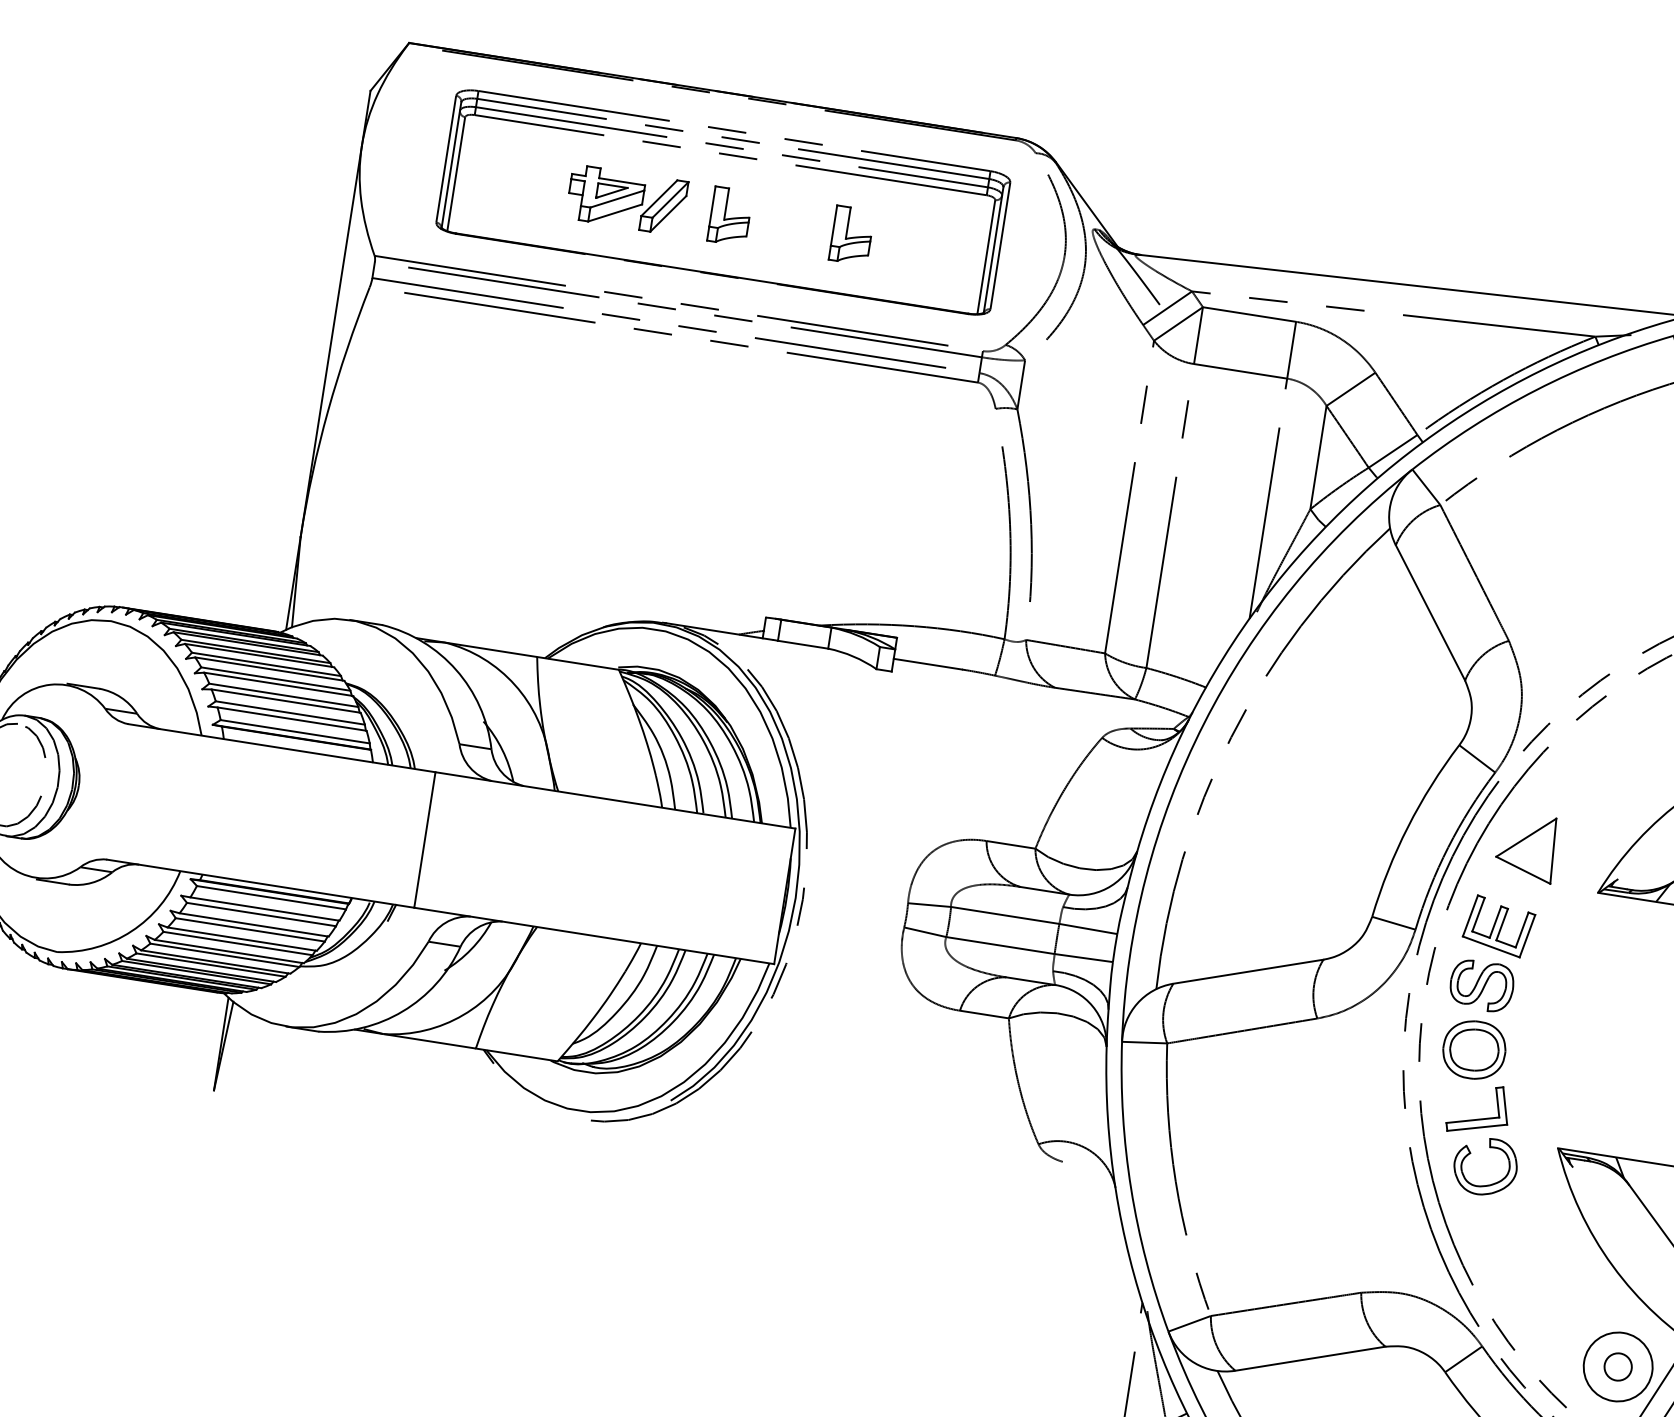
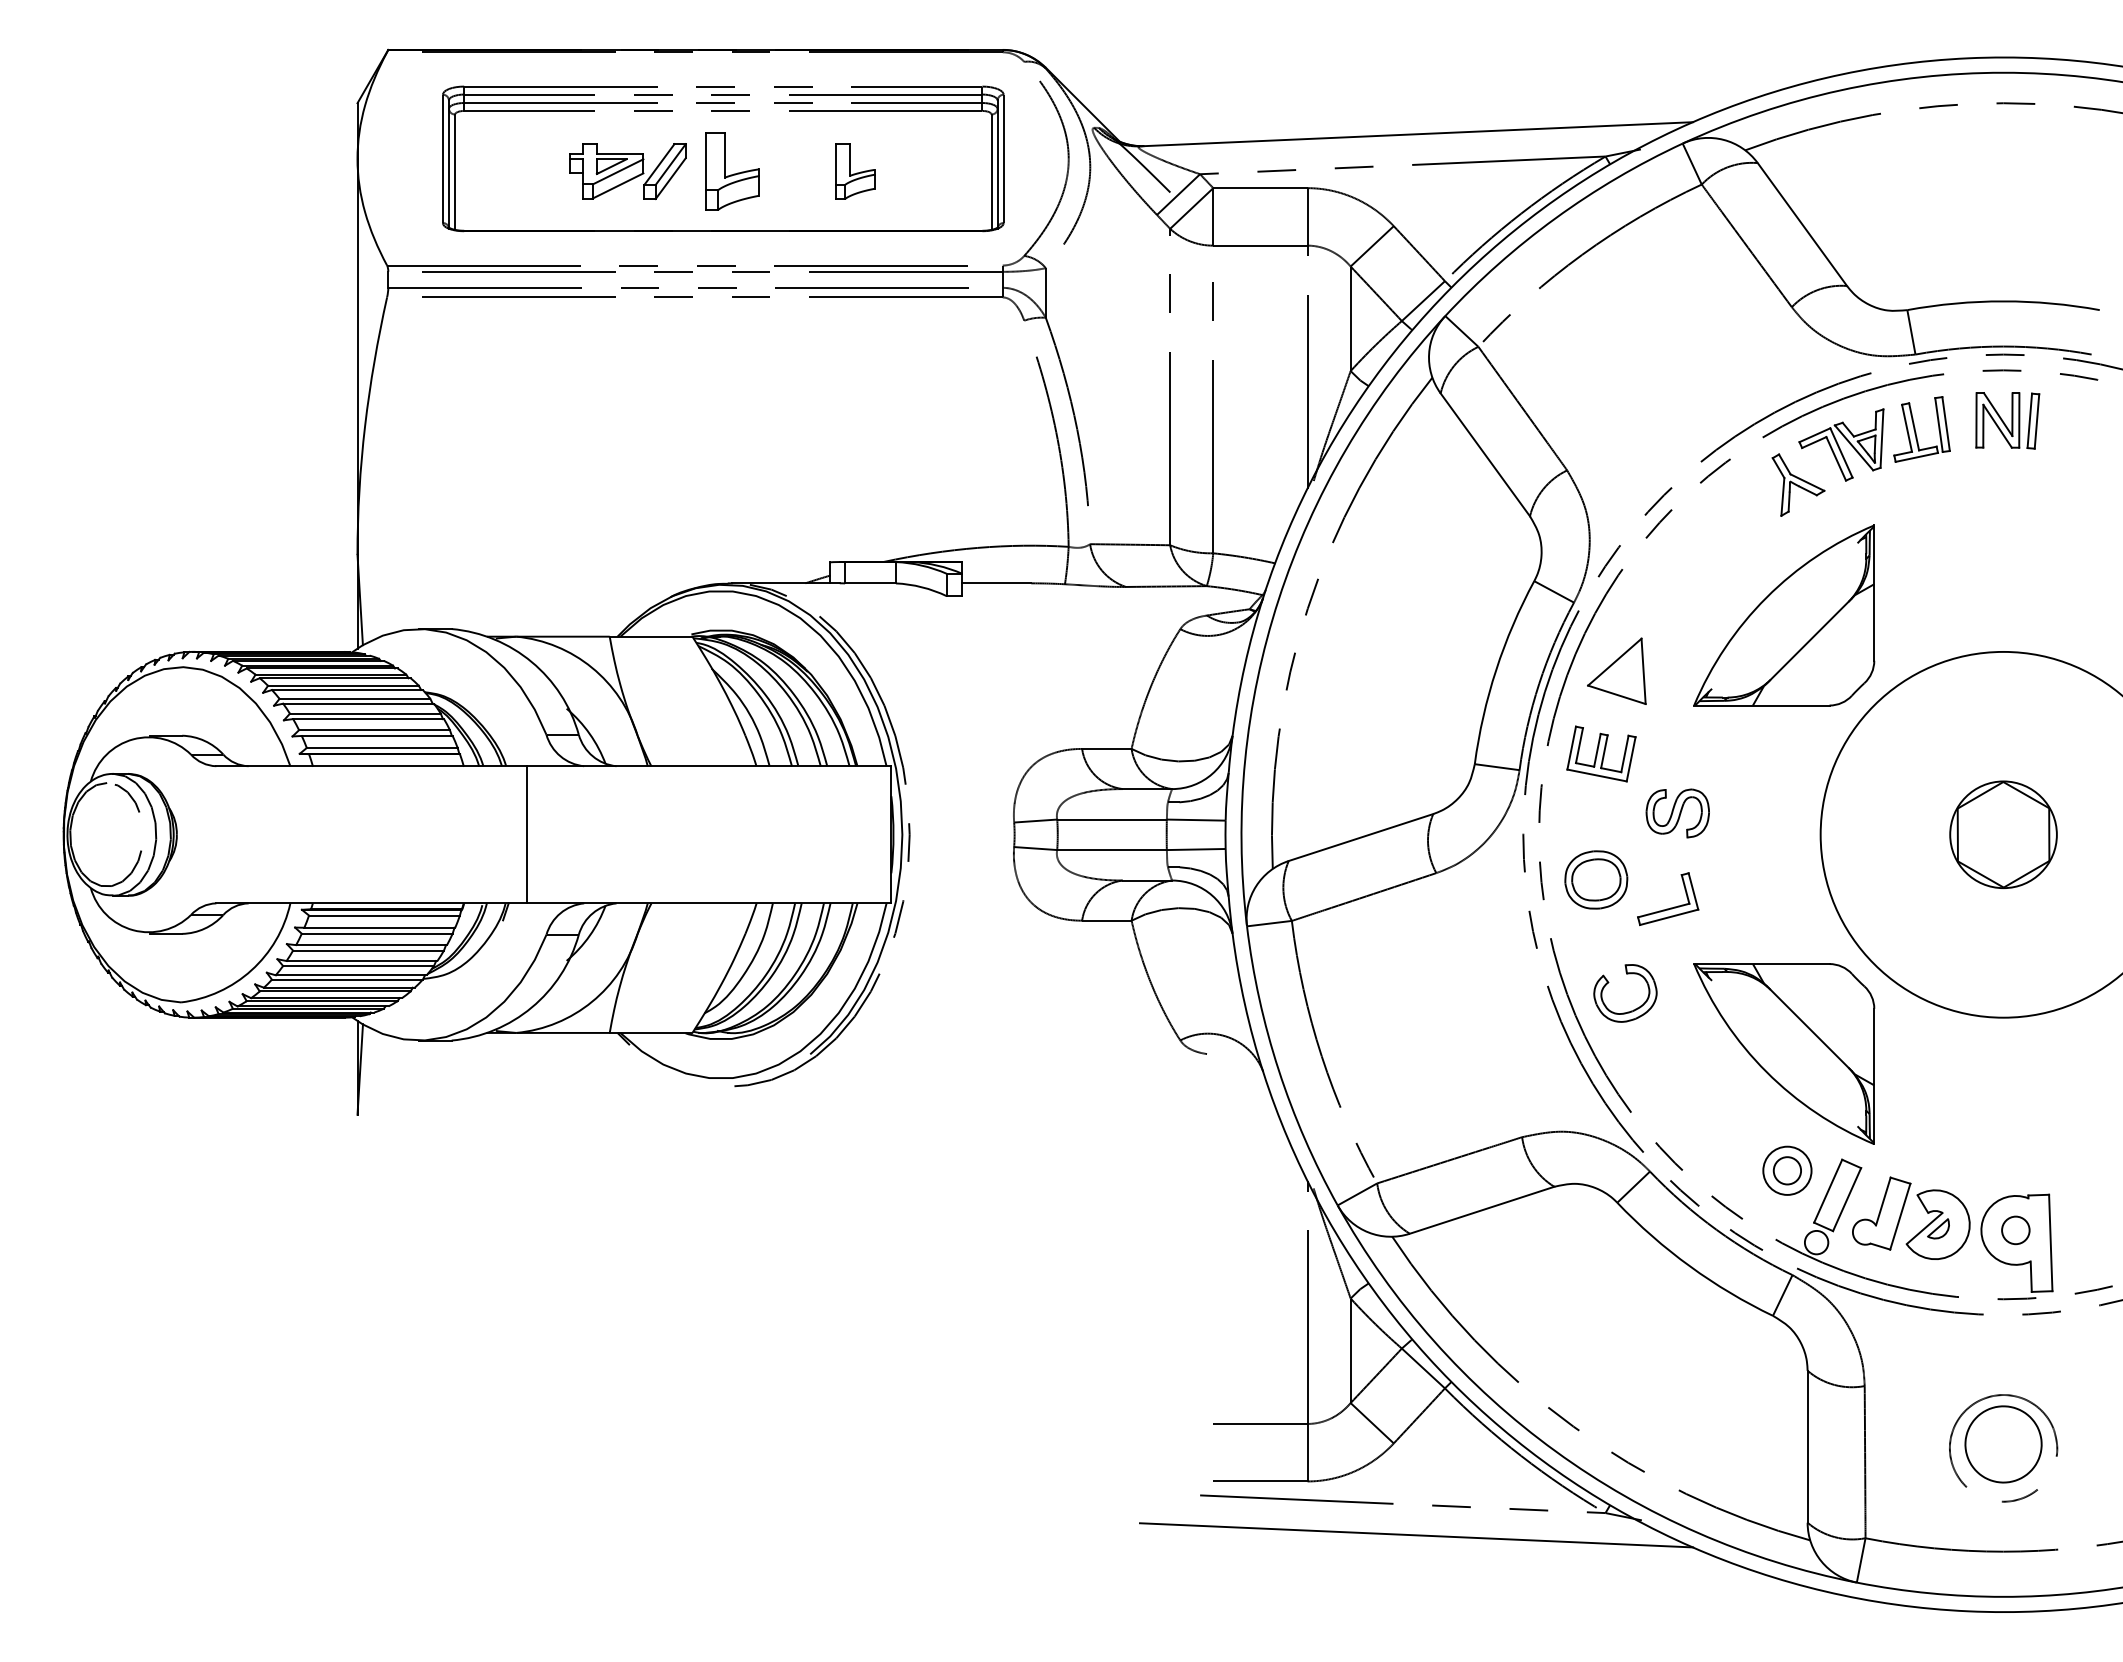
part: (729, 216) -> (731, 171), size x1.4
part: (1481, 985) -> (1677, 813), moved
part: (1480, 1118) -> (1670, 907), moved
circle: (1617, 1366) -> (1786, 1170), size x0.7

